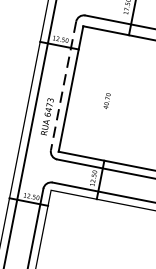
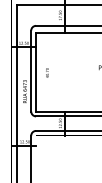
line: (63, 86) -> (31, 71), dashed -> solid
text: (107, 100) -> (47, 72), moved

